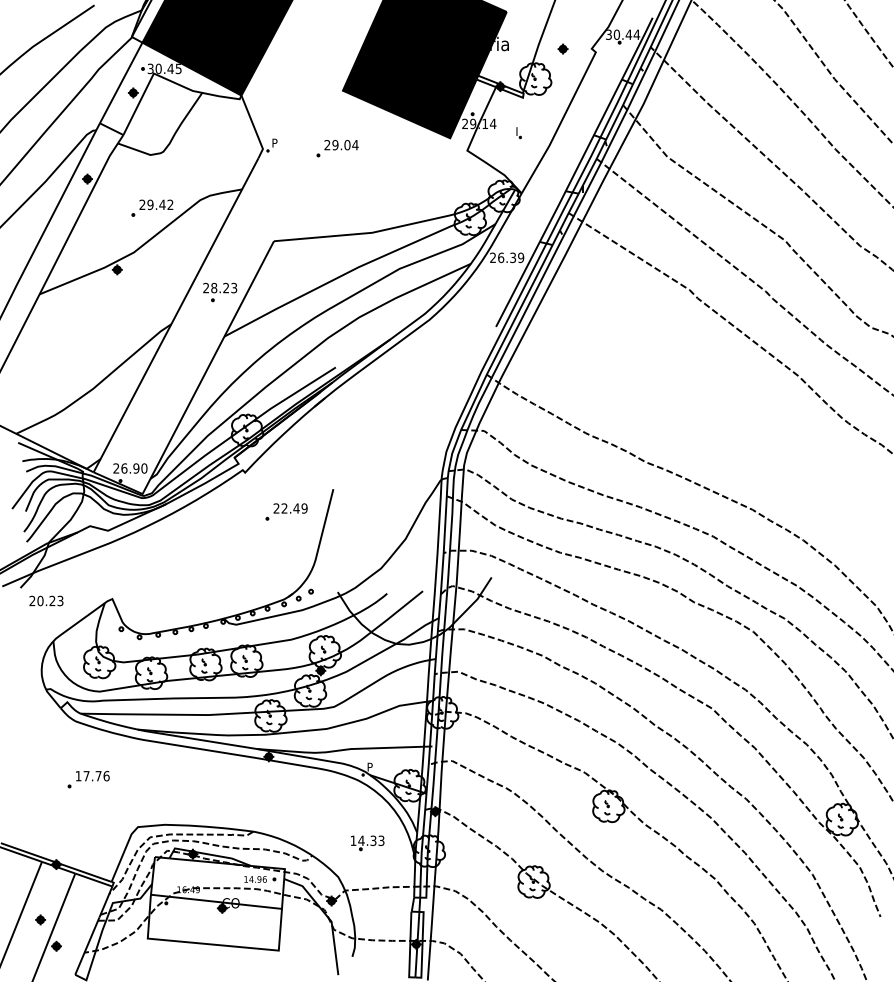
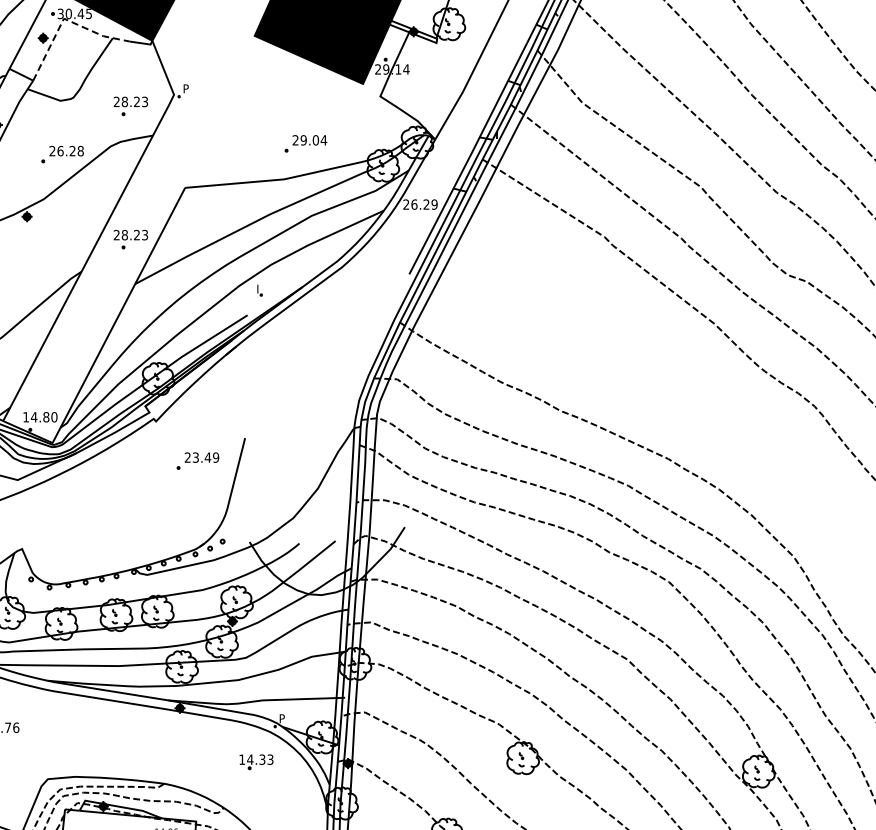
line: (154, 73) -> (64, 18), solid -> dashed
part: (518, 133) -> (259, 291), moved
part: (337, 148) -> (305, 143), moved
part: (220, 160) -> (131, 106), added
text: (160, 204) -> (70, 150), 29.42 -> 26.28
text: (513, 258) -> (426, 205), 26.39 -> 26.29
text: (126, 468) -> (36, 417), 26.90 -> 14.80
text: (284, 508) -> (195, 457), 22.49 -> 23.49
part: (367, 843) -> (256, 762), moved

